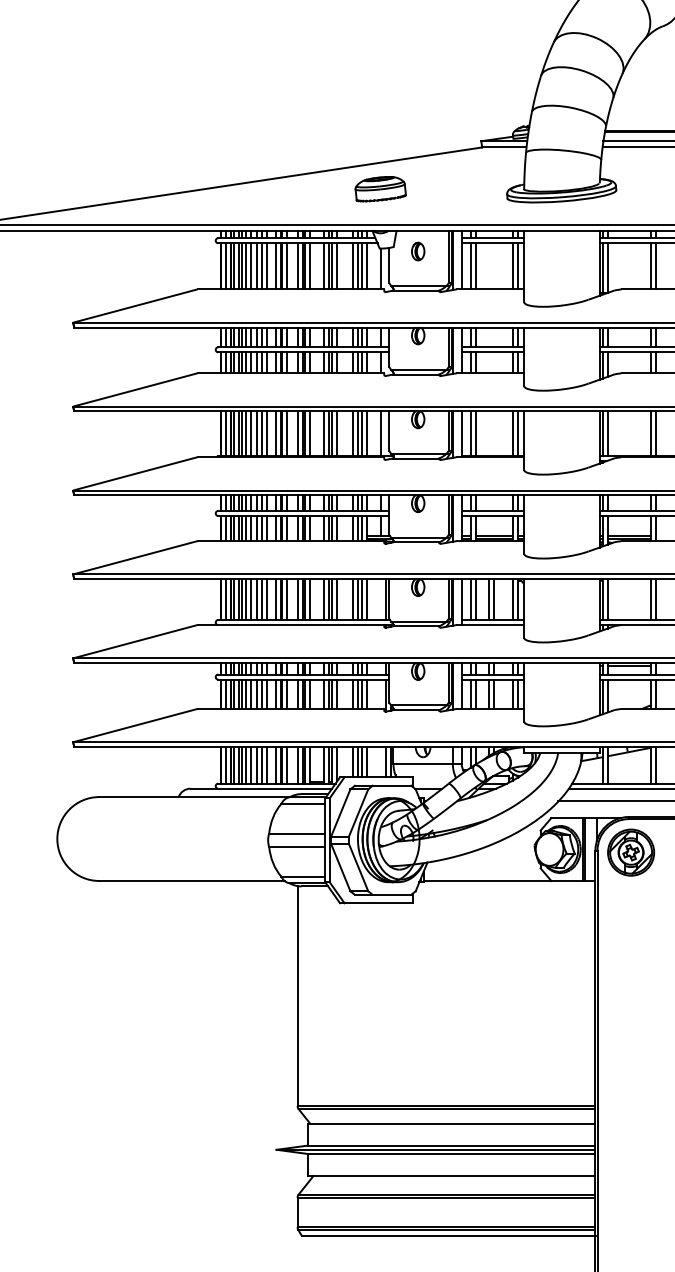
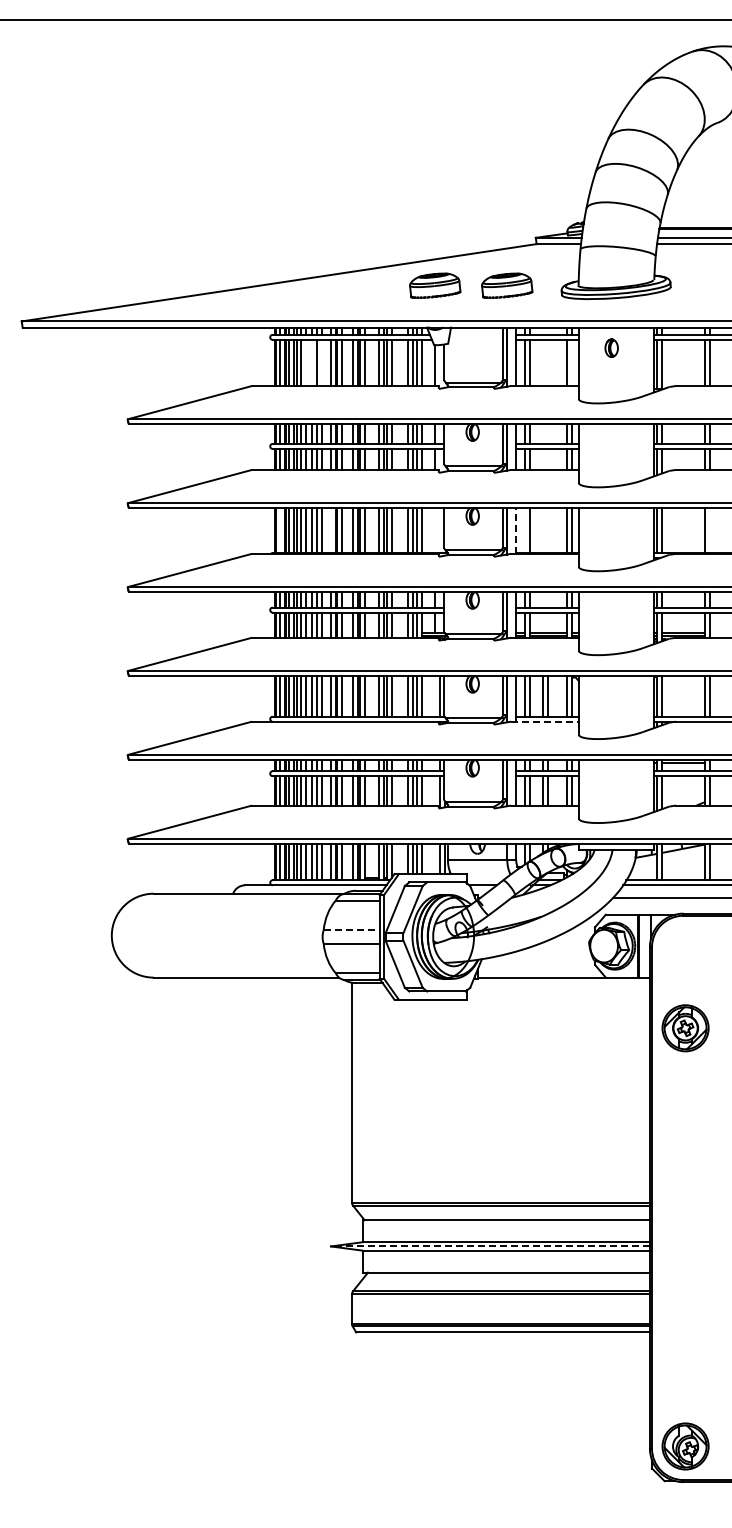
part: (453, 188) -> (507, 285), added
part: (418, 250) -> (611, 347), moved
line: (251, 265) -> (305, 362), removed
line: (257, 265) -> (311, 362), removed
line: (267, 265) -> (321, 362), removed
line: (518, 265) -> (572, 362), removed
line: (226, 433) -> (280, 530), removed
line: (276, 433) -> (330, 530), removed
line: (381, 433) -> (435, 530), removed
line: (462, 433) -> (516, 530), solid -> dashed
line: (471, 433) -> (525, 530), removed
line: (656, 433) -> (710, 530), removed
line: (490, 624) -> (544, 721), solid -> dashed
line: (298, 833) -> (352, 930), solid -> dashed
part: (631, 852) -> (685, 1028), moved
line: (436, 1149) -> (490, 1246), solid -> dashed

